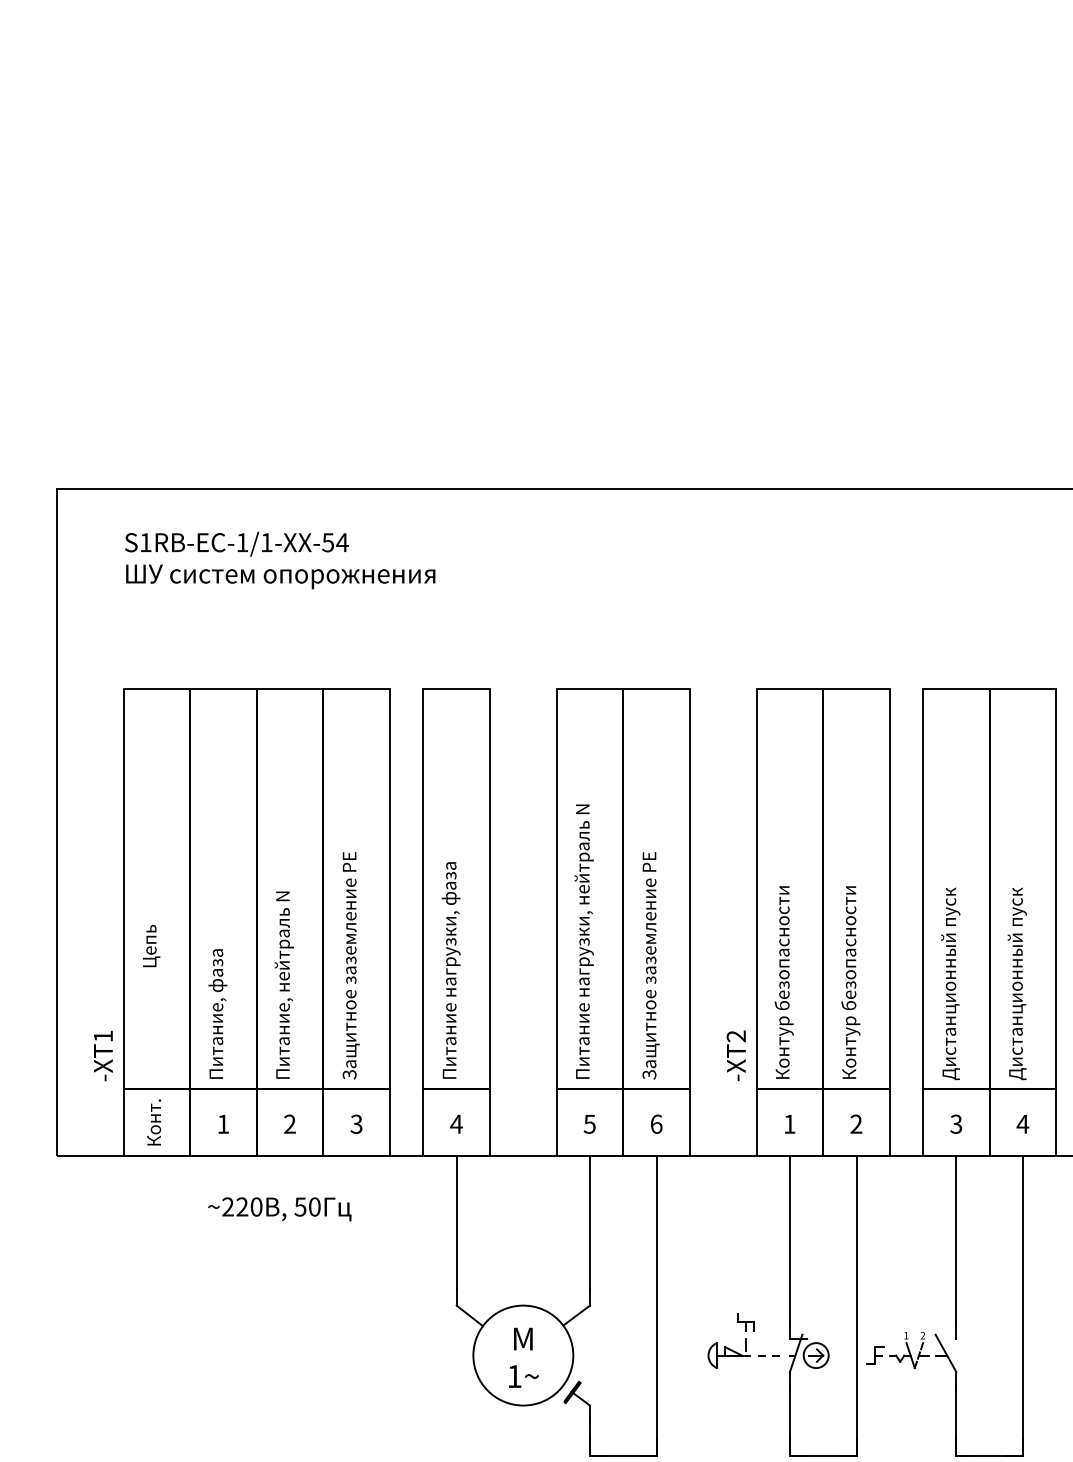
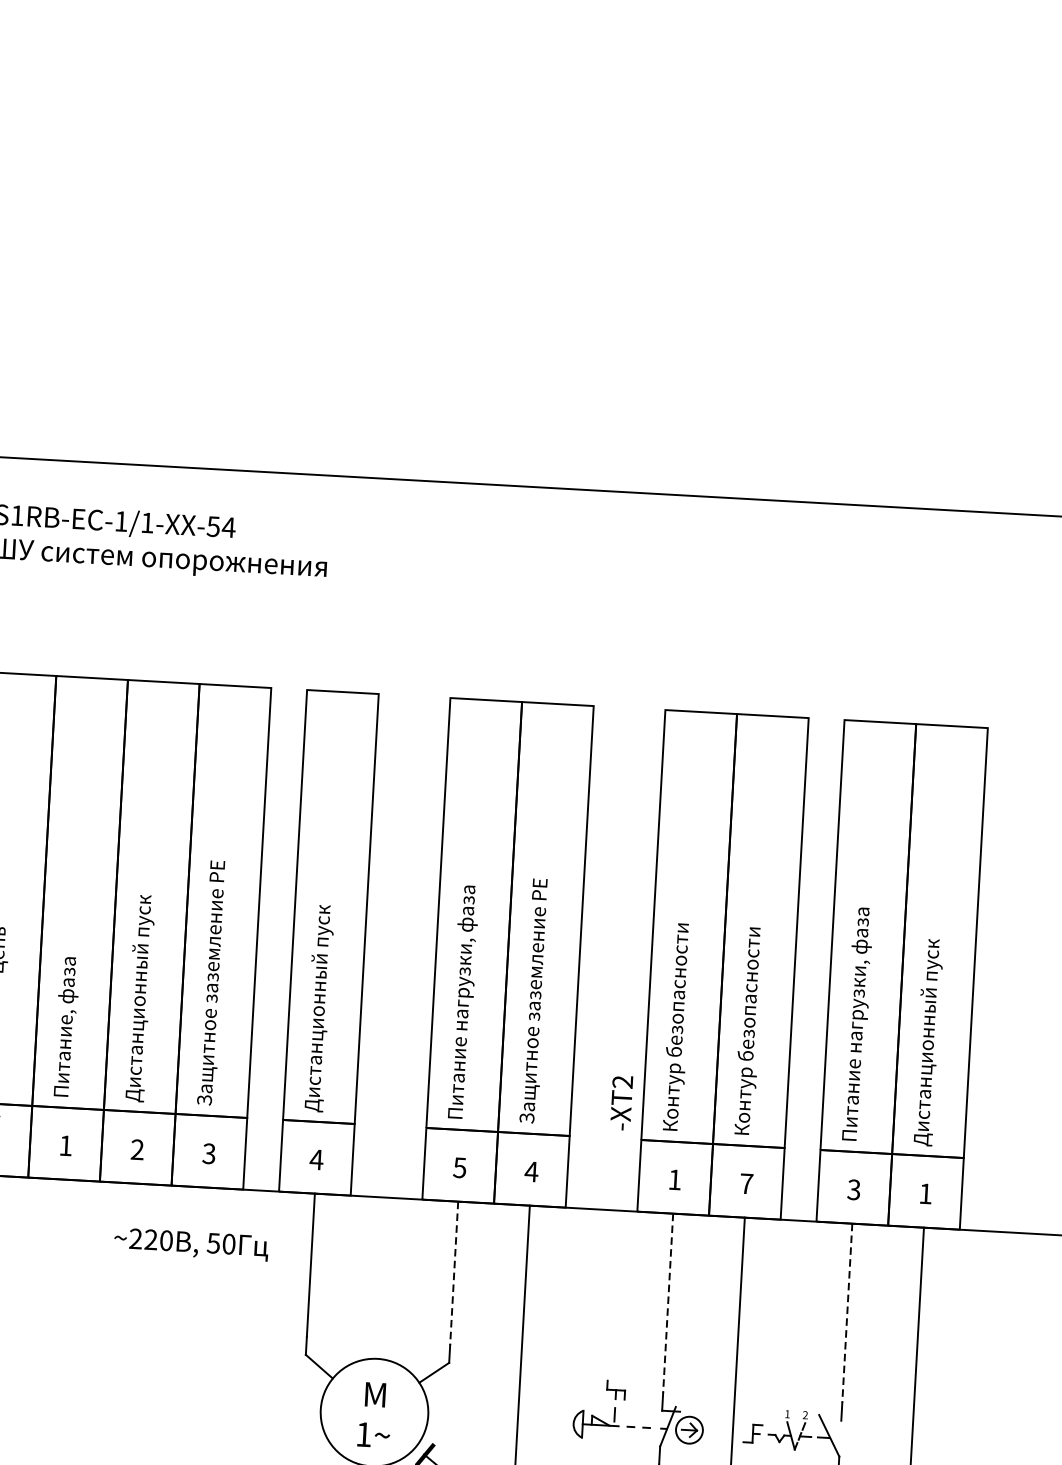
text: (583, 854) -> (469, 877), Питание нагрузки, нейтраль N -> Питание нагрузки, фаза
text: (450, 971) -> (319, 995), Питание нагрузки, фаза -> Дистанционный пуск
text: (950, 971) -> (856, 1025), Дистанционный пуск -> Питание нагрузки, фаза
text: (283, 983) -> (138, 998), Питание, нейтраль N -> Дистанционный пуск
text: (656, 1123) -> (531, 1171), 6 -> 4
text: (856, 1123) -> (746, 1183), 2 -> 7
text: (1022, 1123) -> (925, 1193), 4 -> 1
text: (279, 1209) -> (190, 1244), moved
line: (589, 1222) -> (453, 1273), solid -> dashed
line: (789, 1239) -> (667, 1303), solid -> dashed
line: (956, 1239) -> (847, 1313), solid -> dashed

